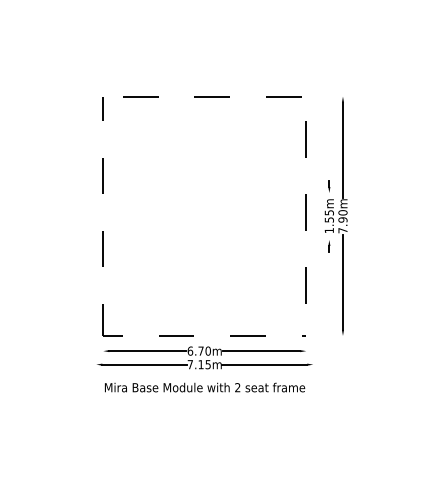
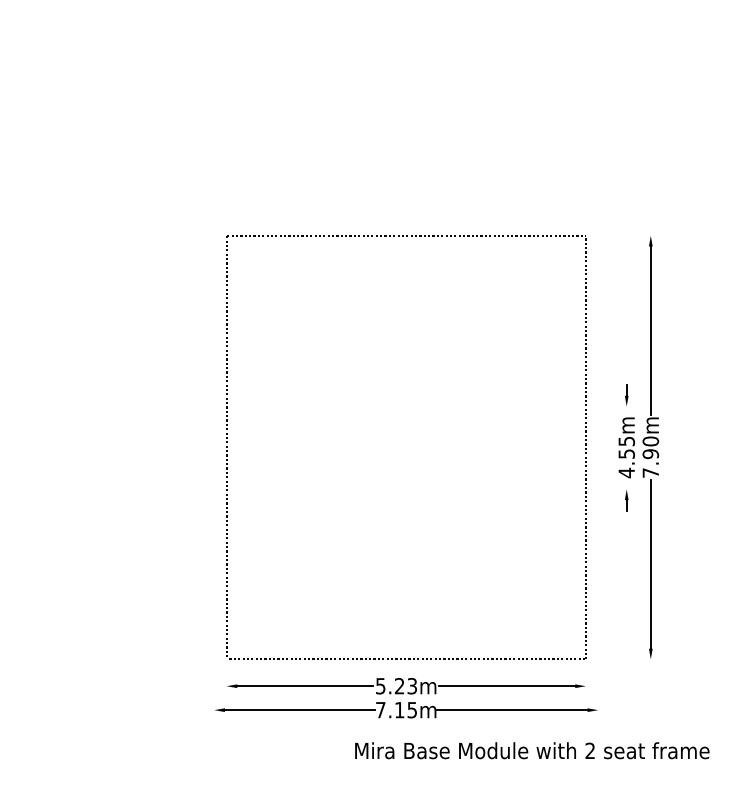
text: (328, 230) -> (625, 472), 1.55m -> 4.55m
text: (198, 350) -> (395, 685), 6.70m -> 5.23m
text: (205, 387) -> (533, 750), moved

